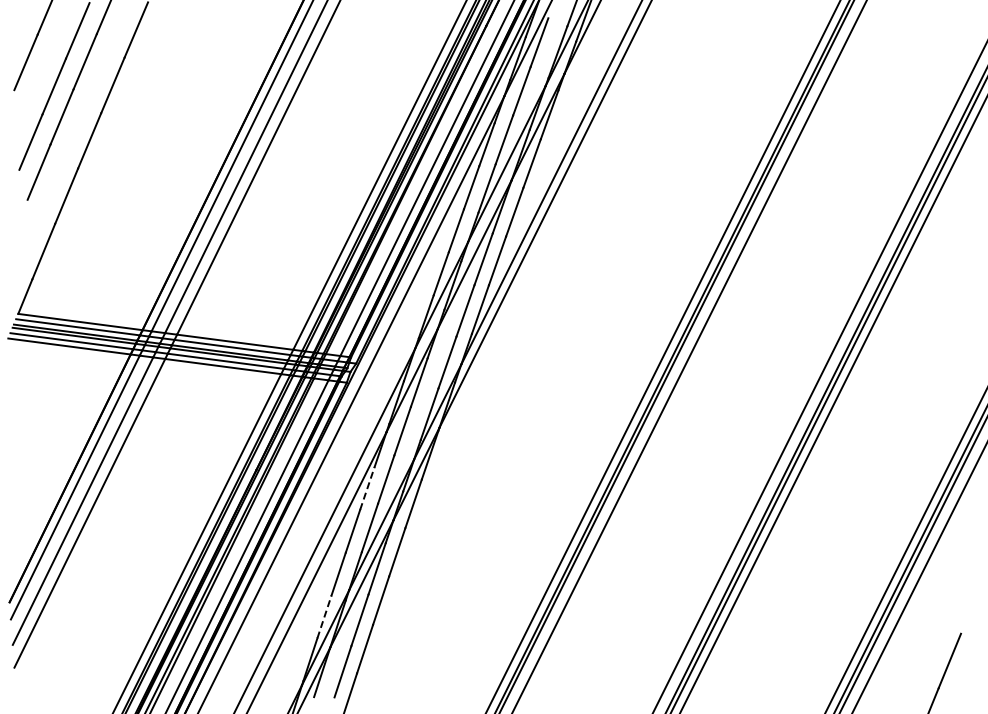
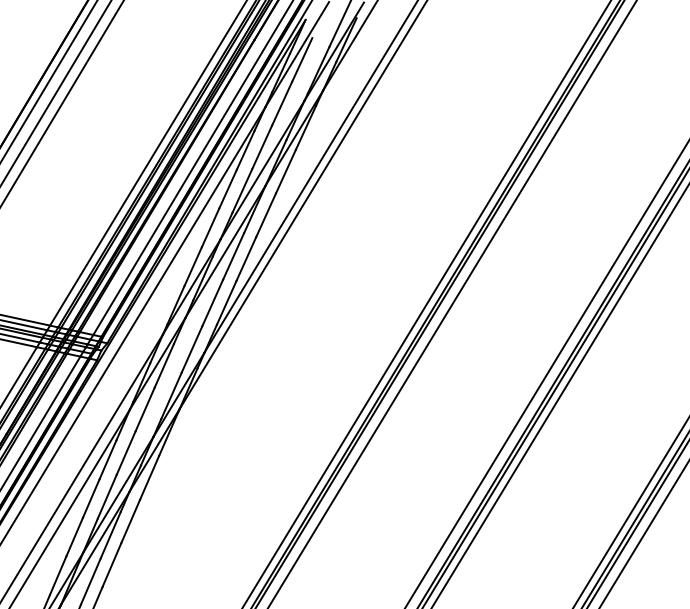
line: (367, 488) -> (108, 459), dashed -> solid
line: (324, 616) -> (58, 575), dashed -> solid

